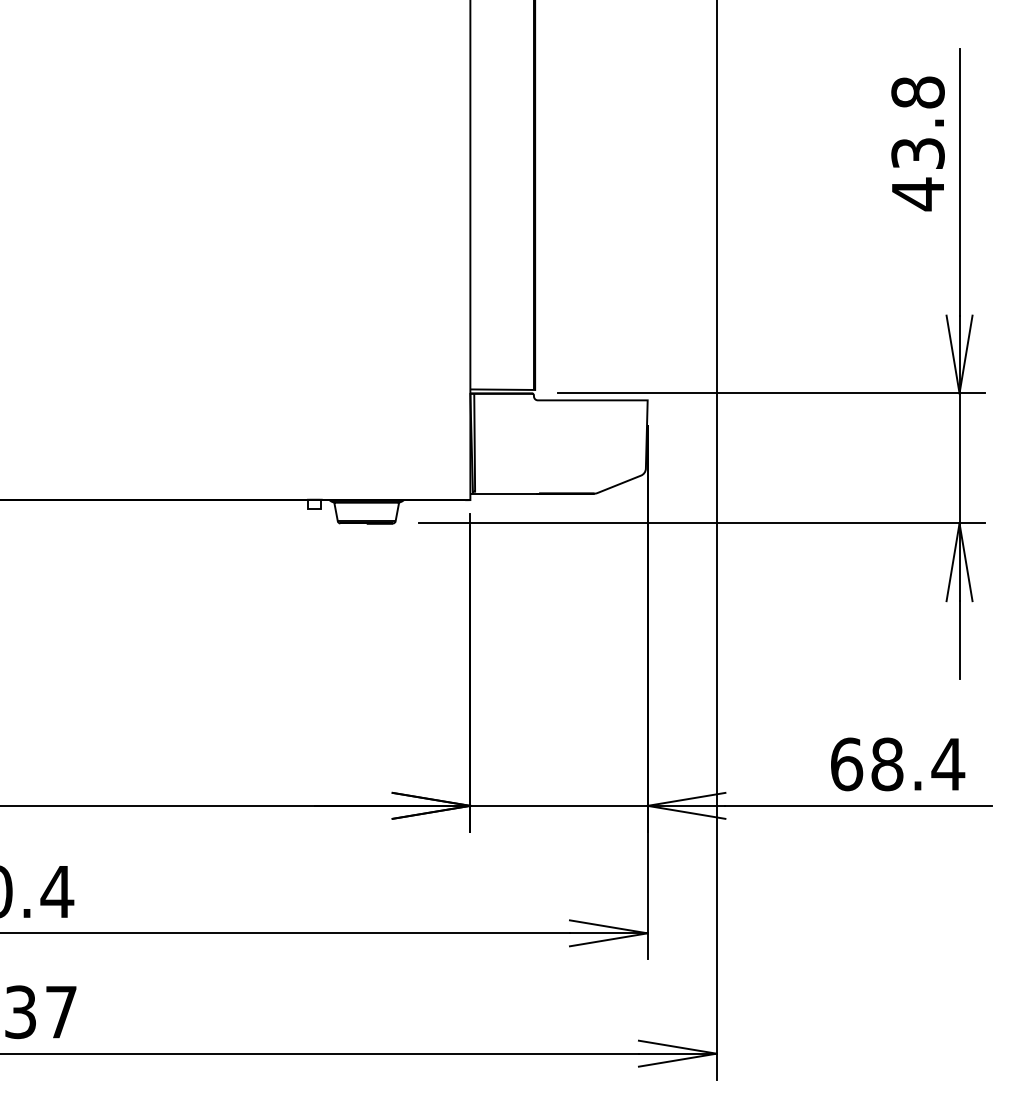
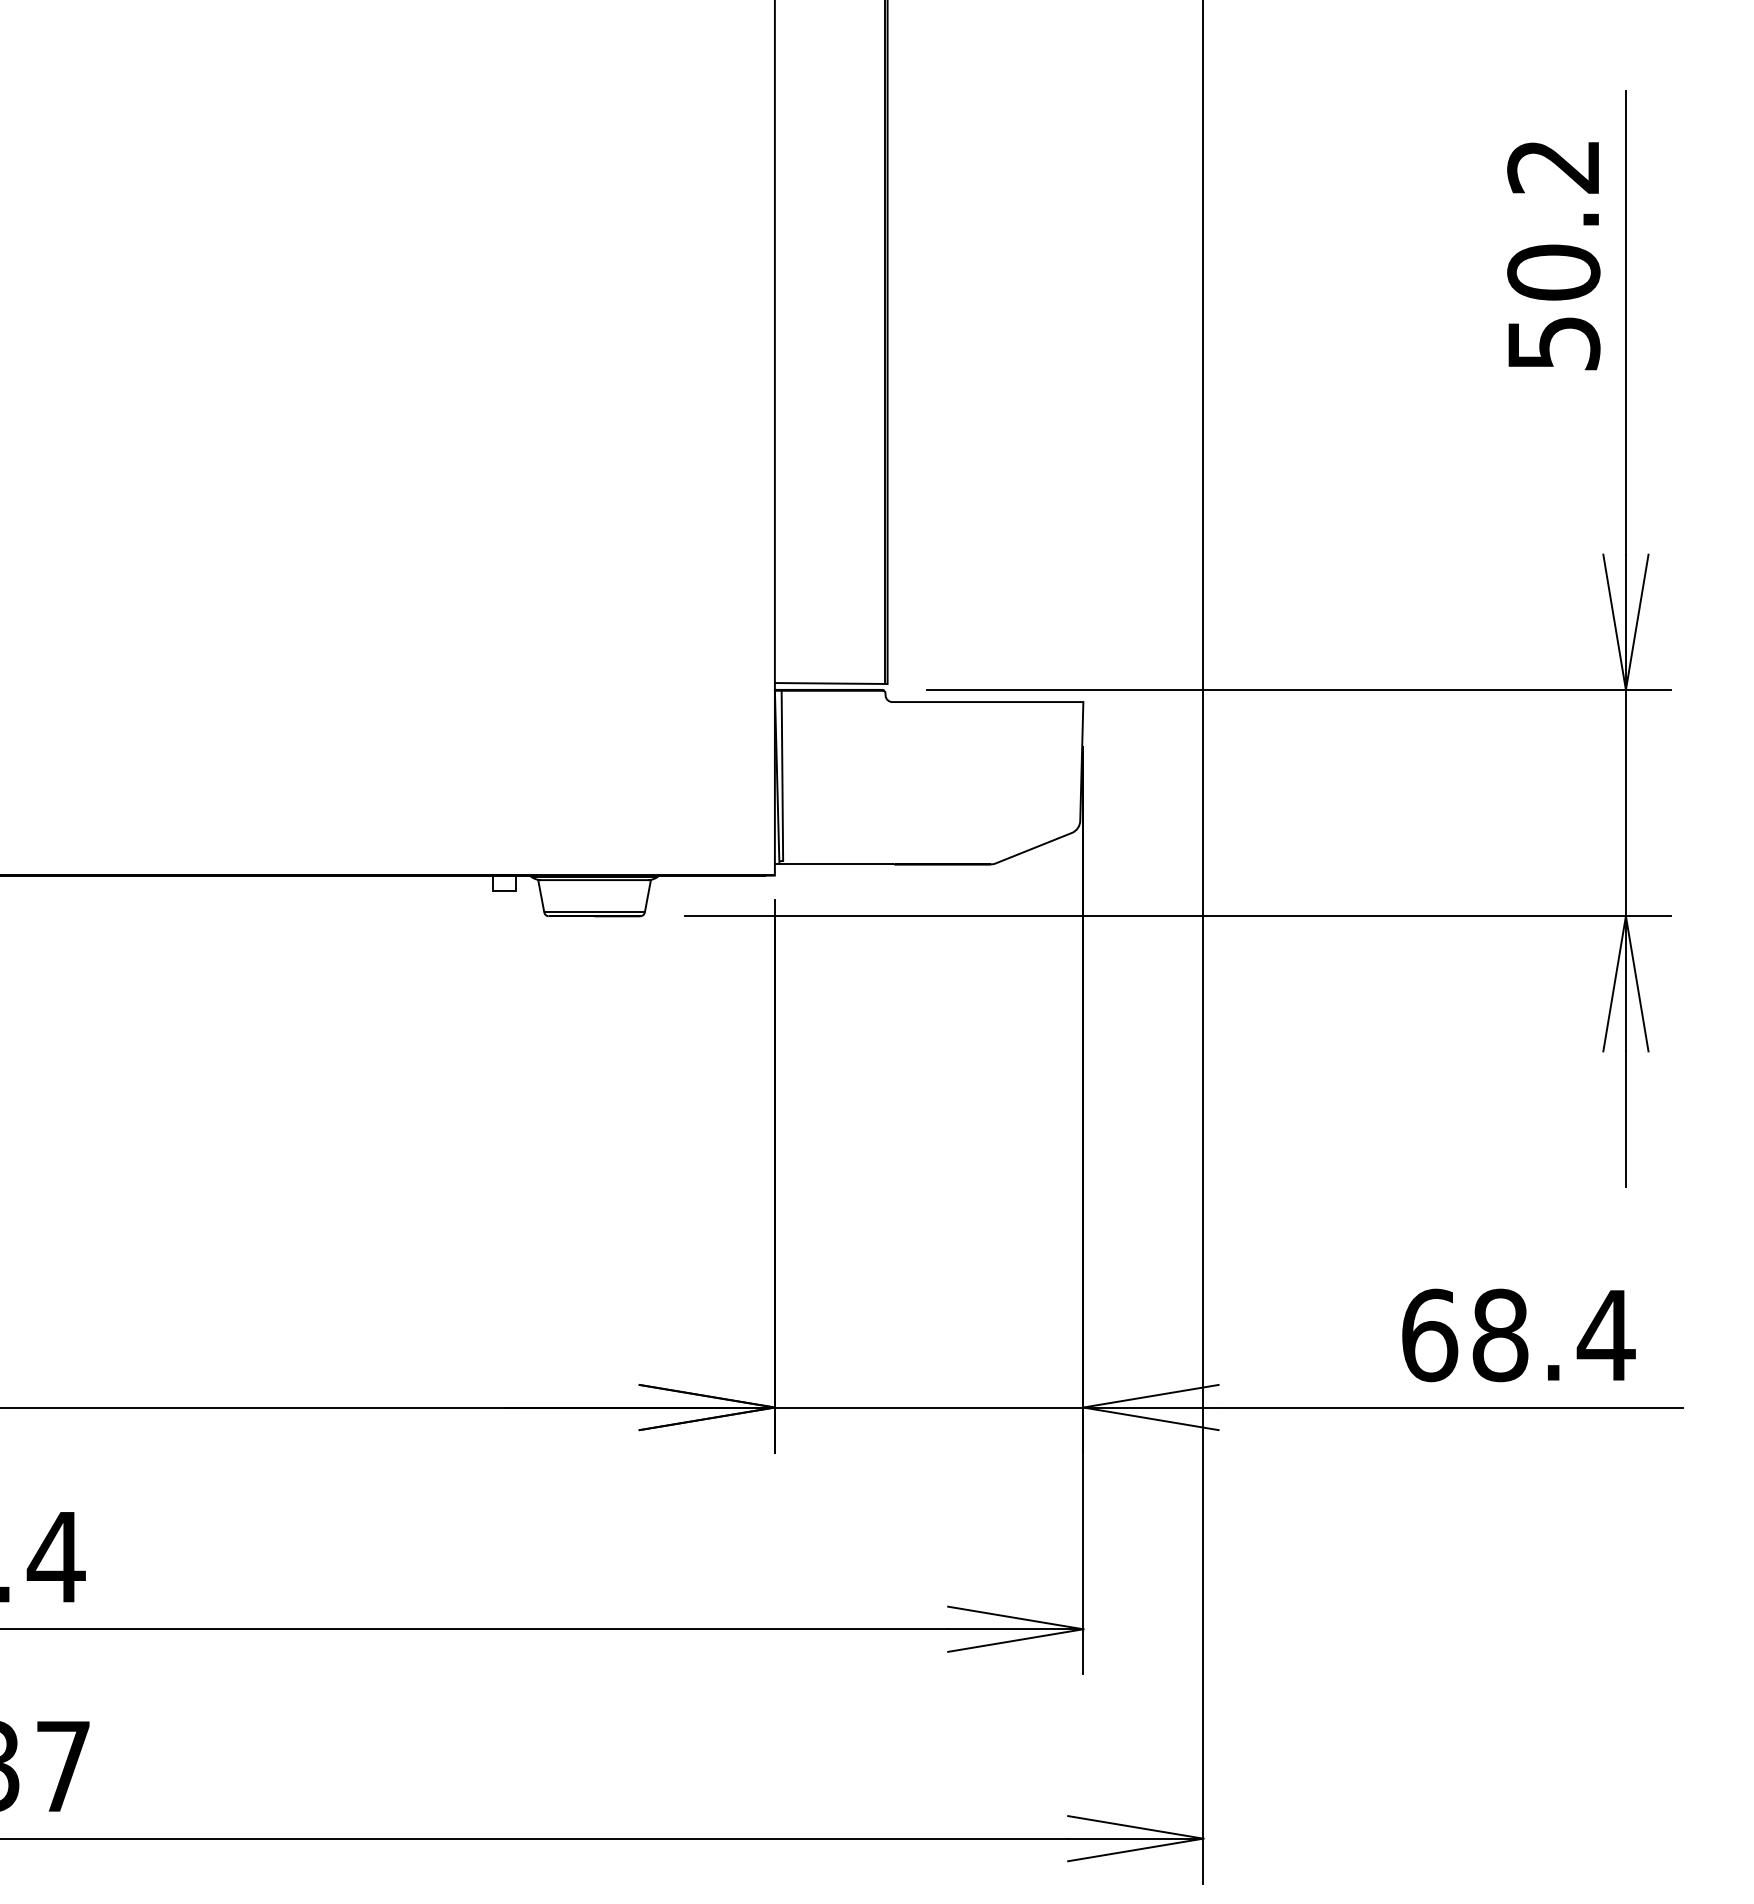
text: (917, 143) -> (1552, 255), 43.8 -> 50.2

